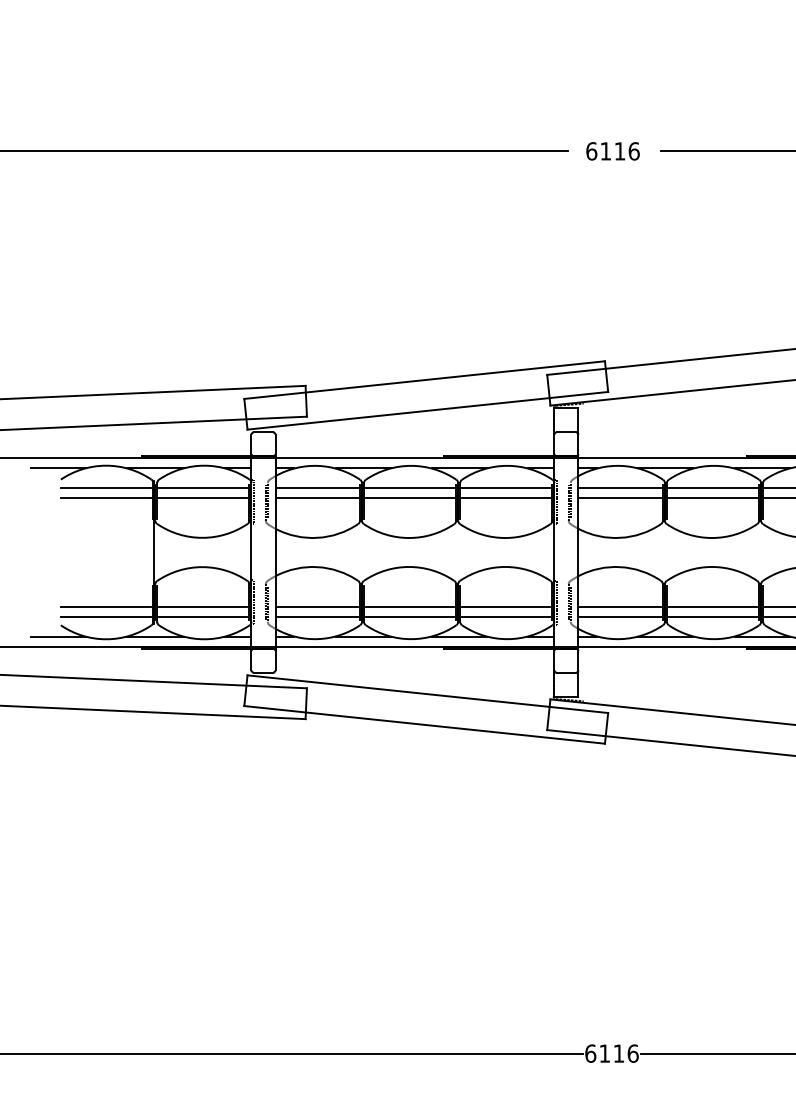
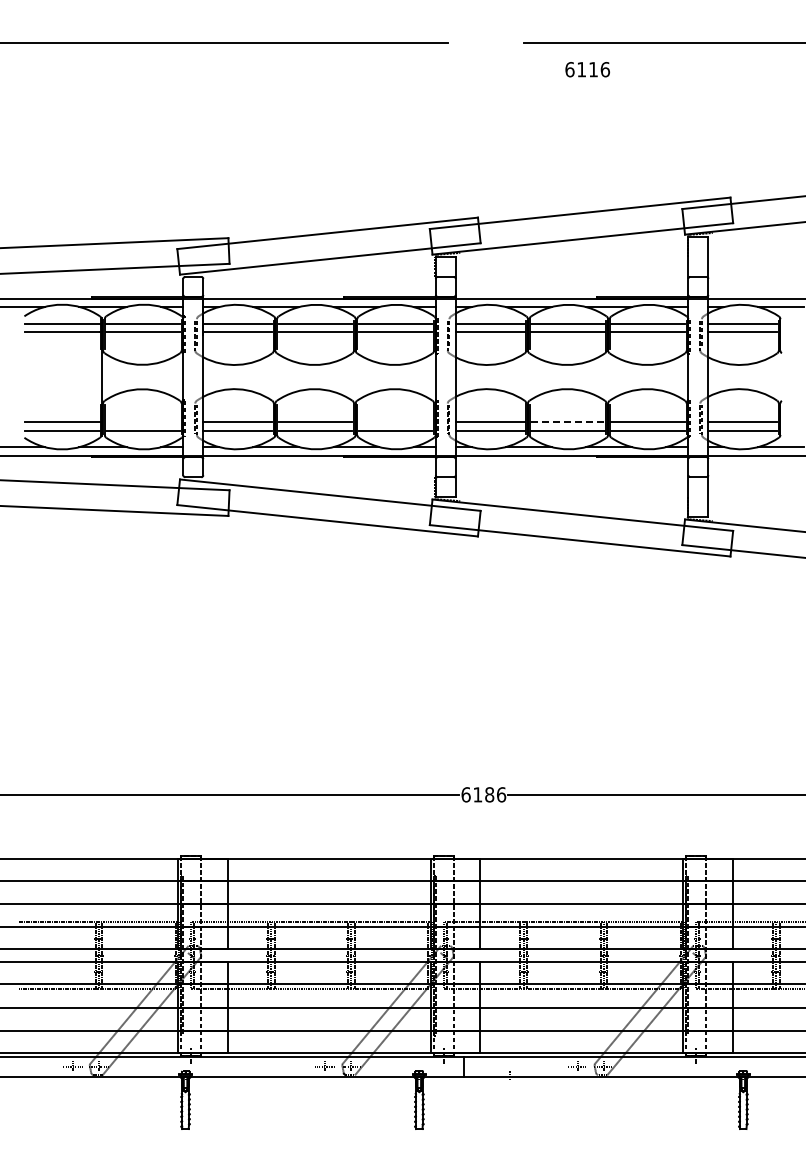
text: (612, 151) -> (587, 69), moved
line: (202, 606) -> (142, 422), removed
line: (506, 606) -> (395, 422), removed
line: (713, 606) -> (568, 422), solid -> dashed
text: (618, 1053) -> (489, 794), 6116 -> 6186

